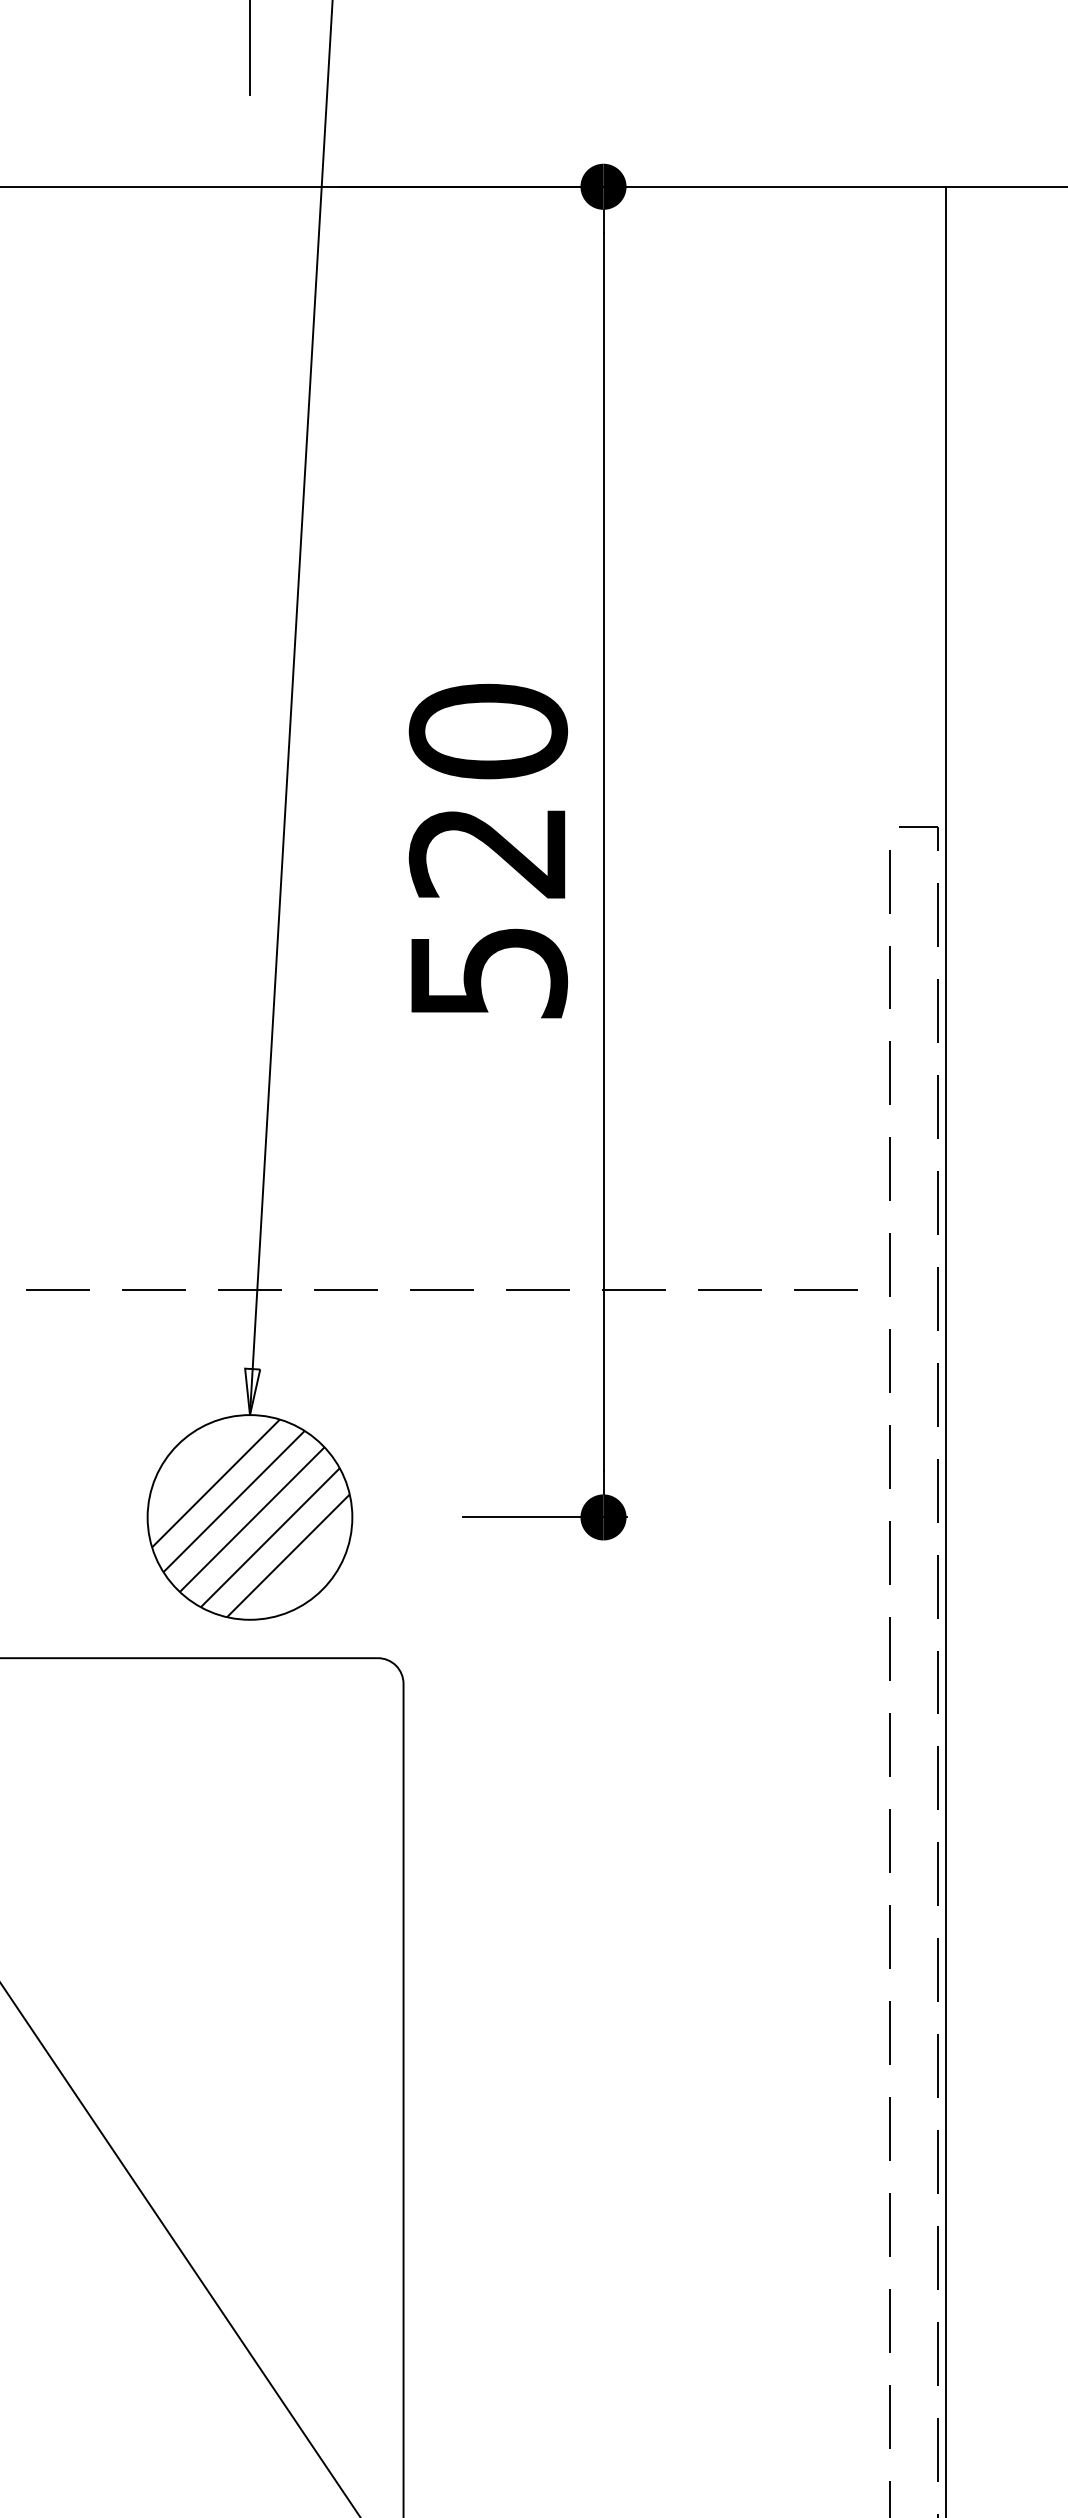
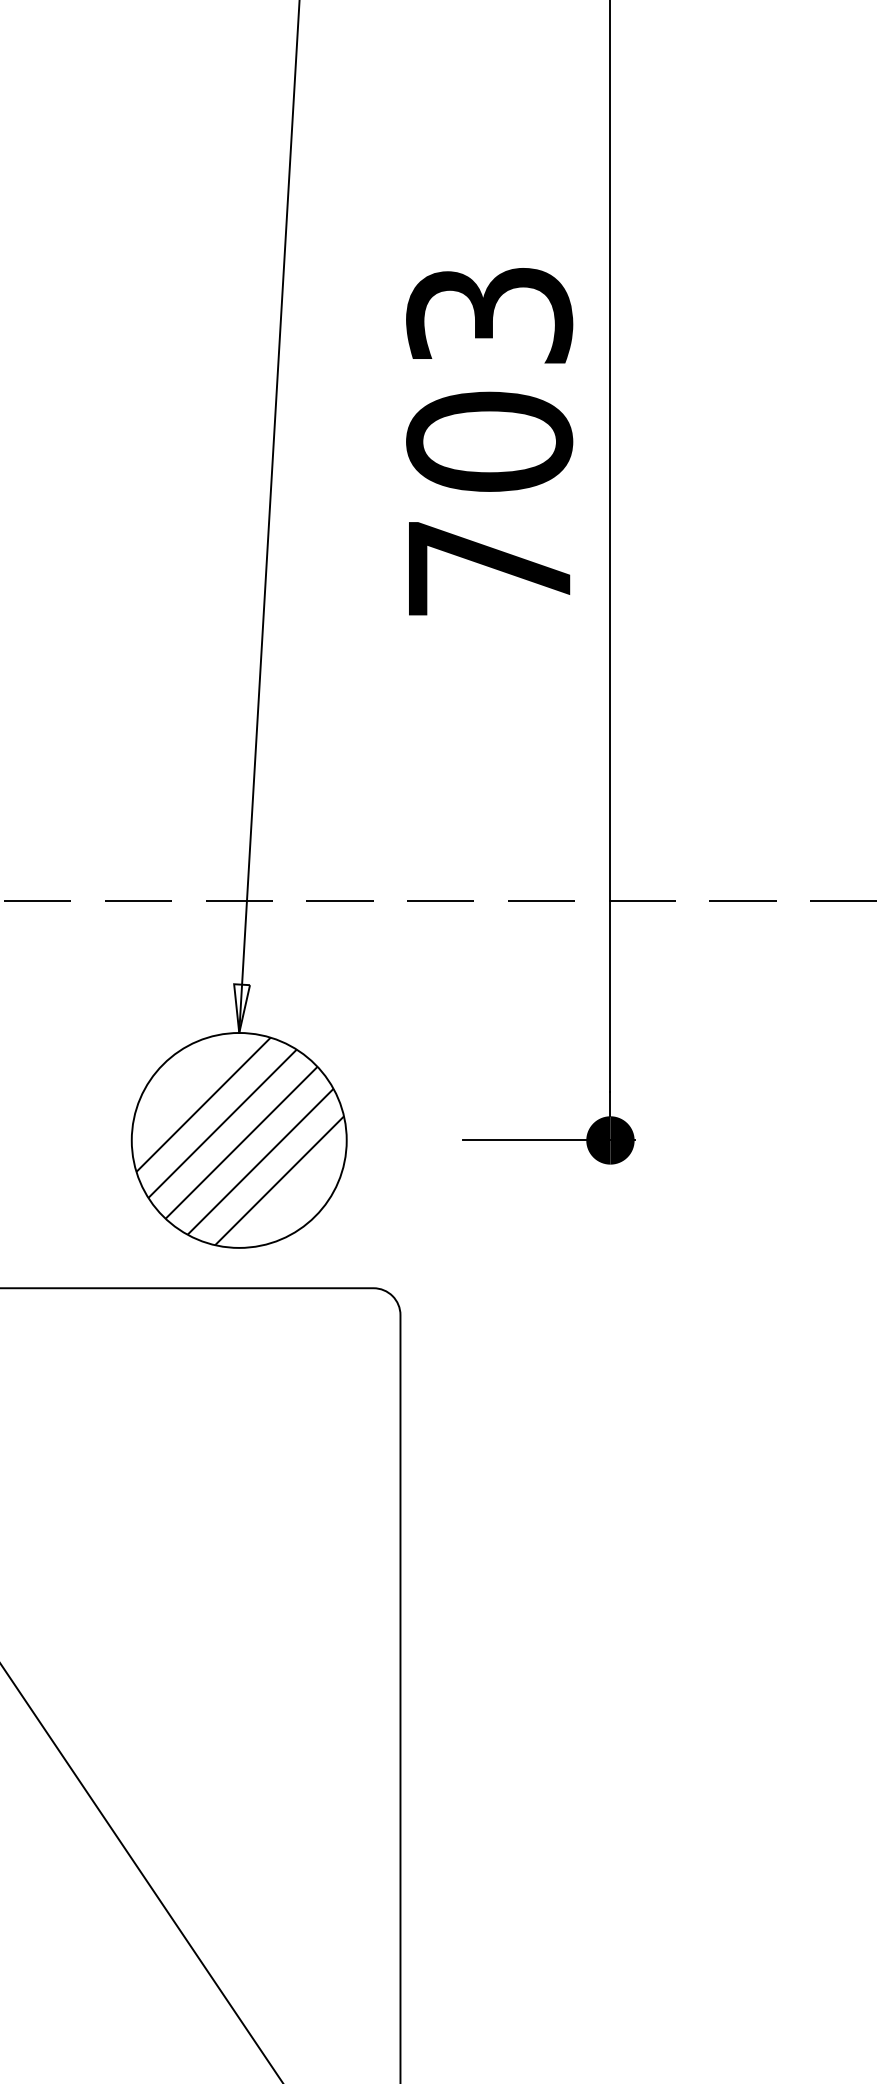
text: (488, 850) -> (489, 440), 520 -> 703

